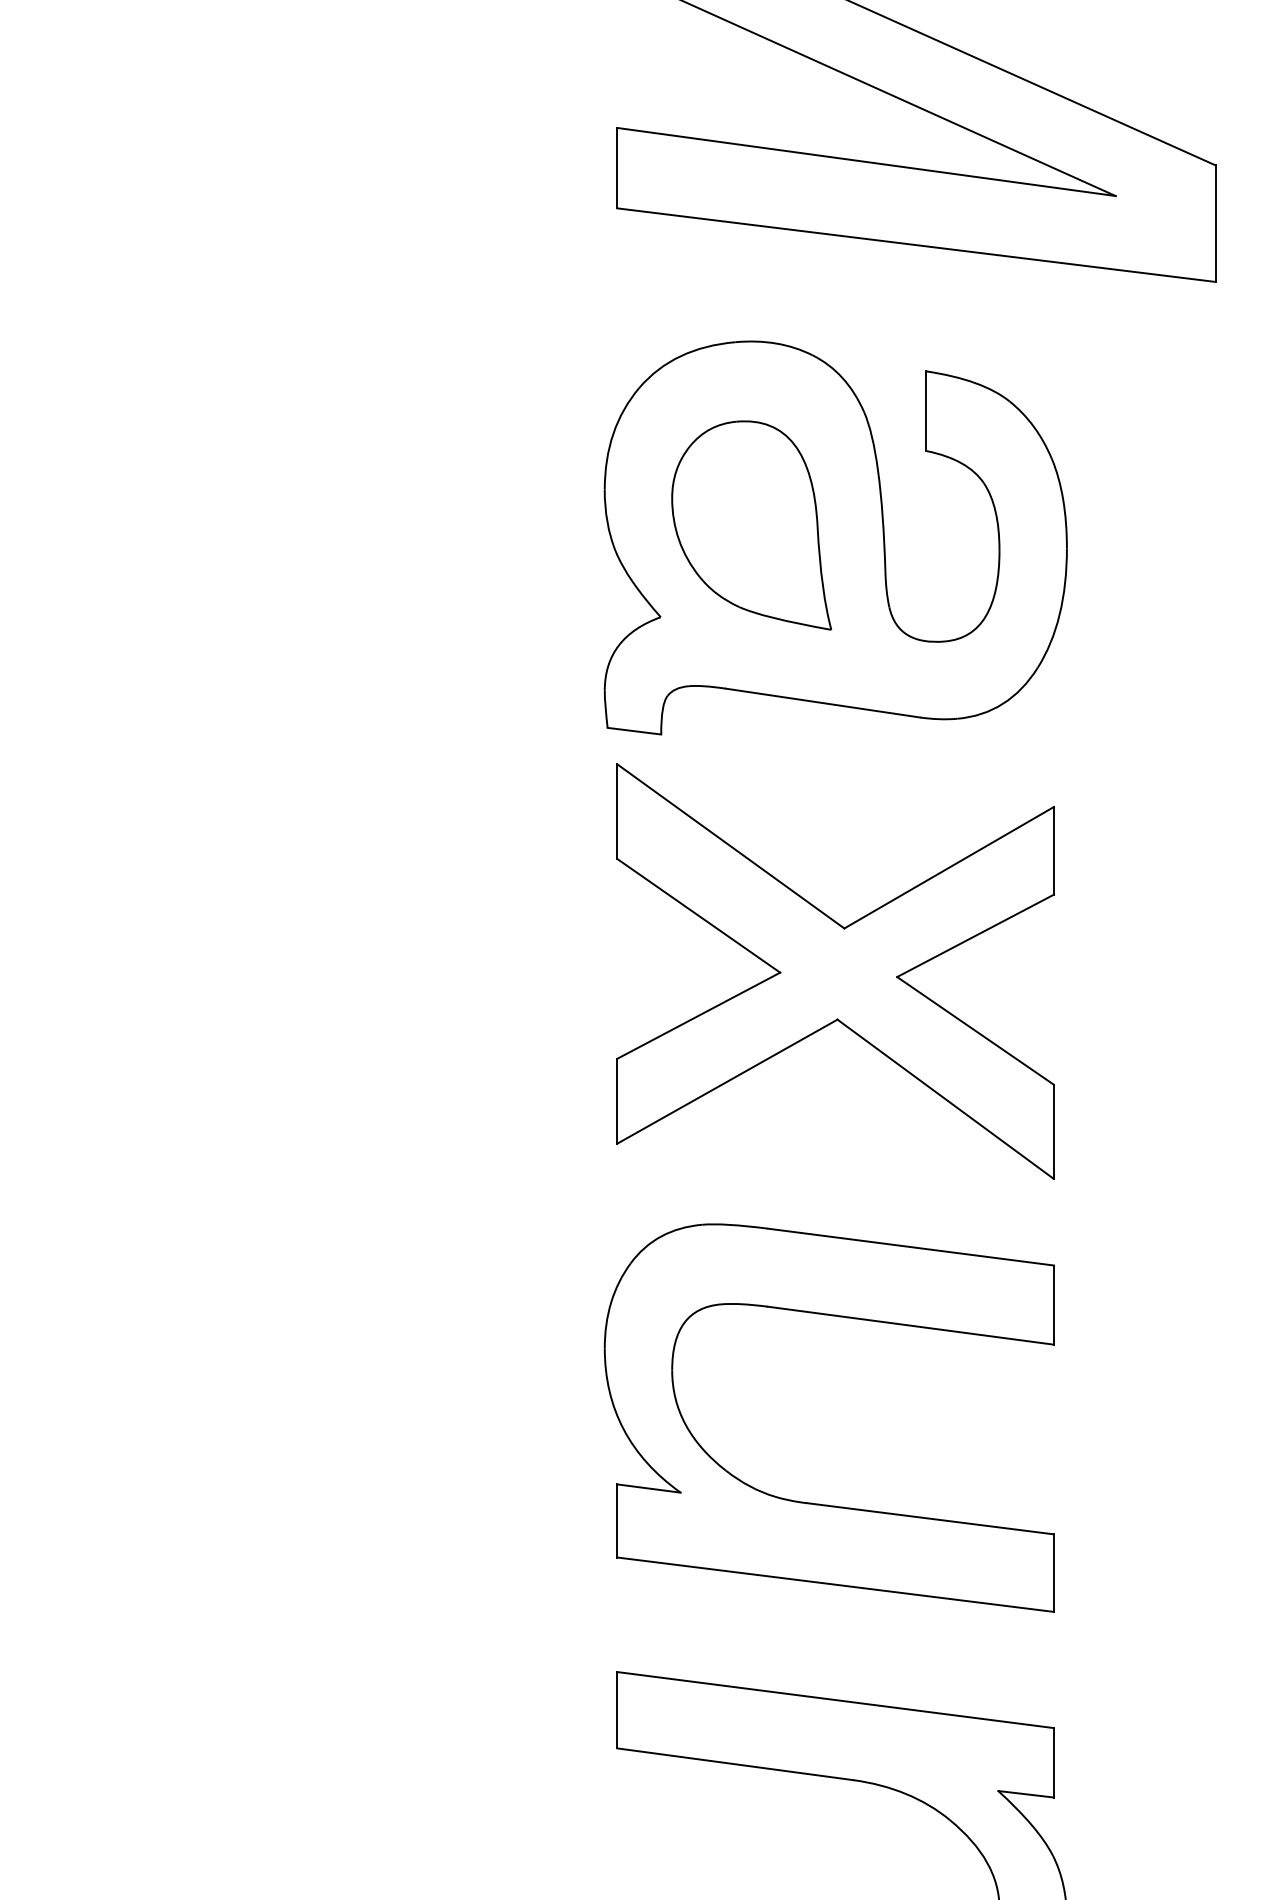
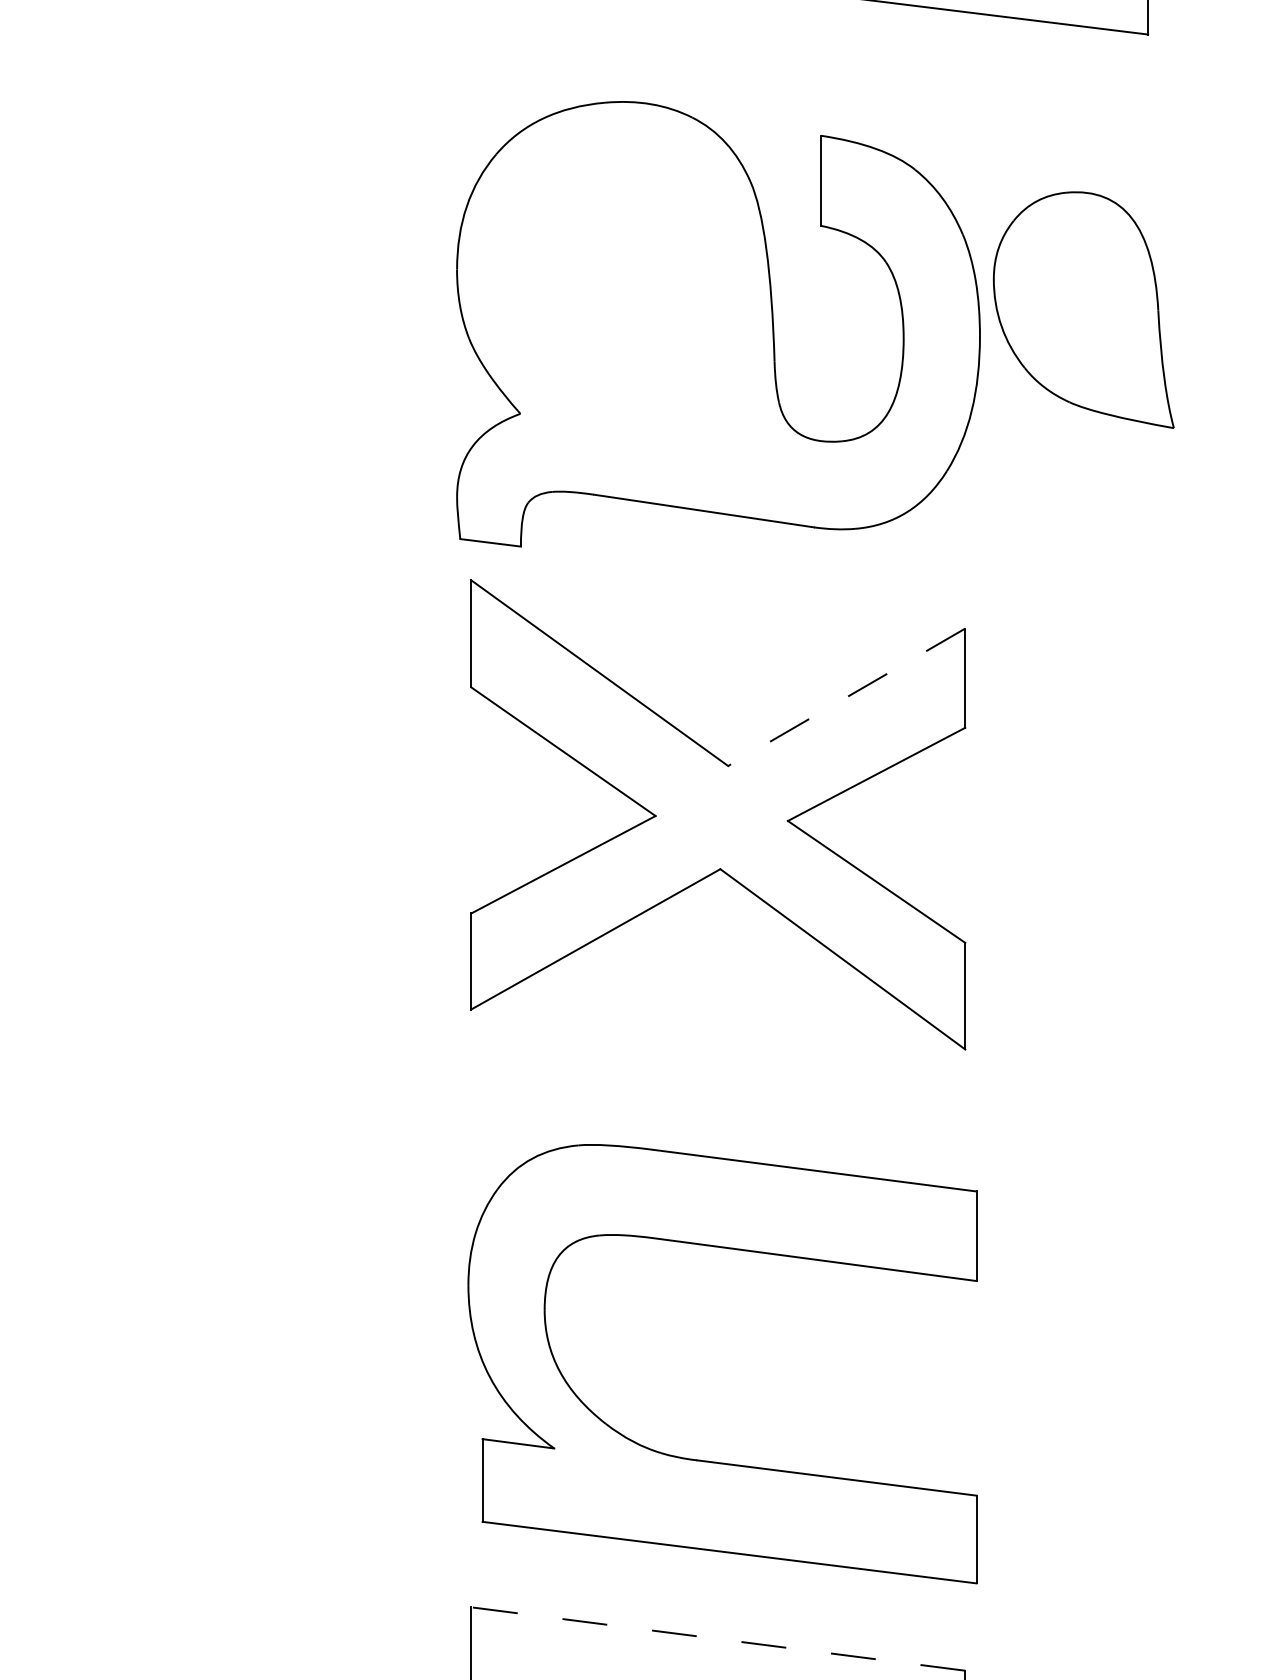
part: (751, 525) -> (1083, 310), moved
line: (948, 867) -> (845, 697), solid -> dashed
part: (819, 1503) -> (711, 1460), moved
line: (835, 1700) -> (718, 1639), solid -> dashed

